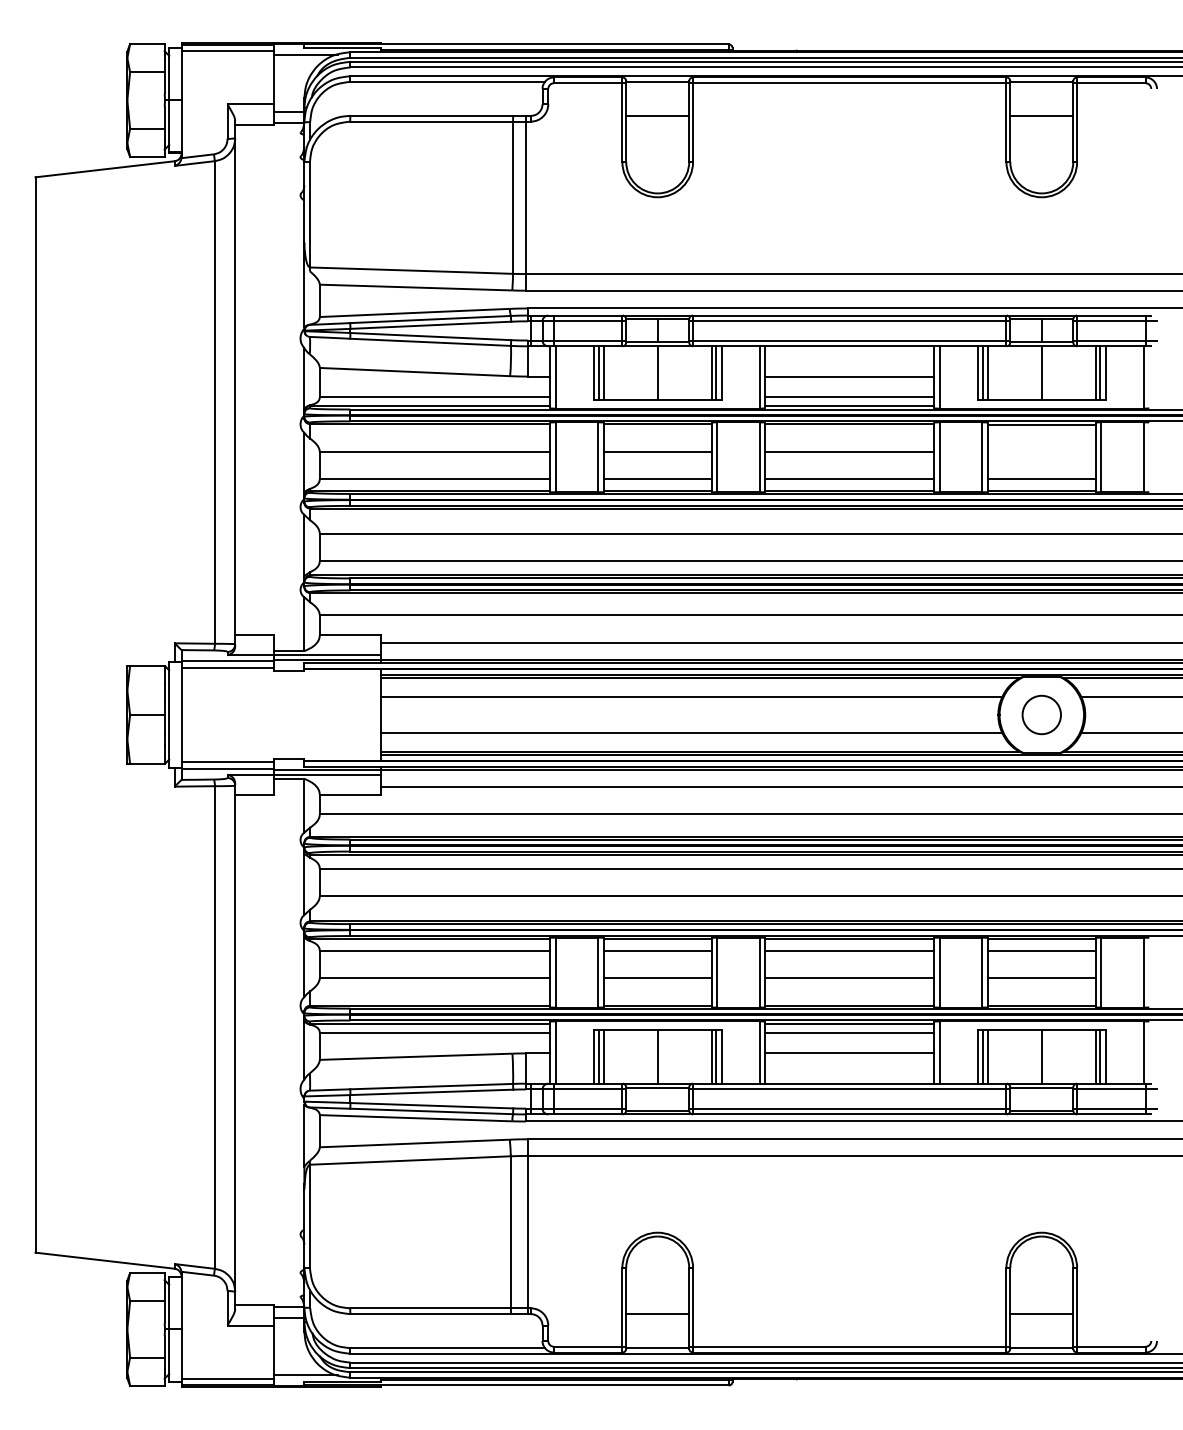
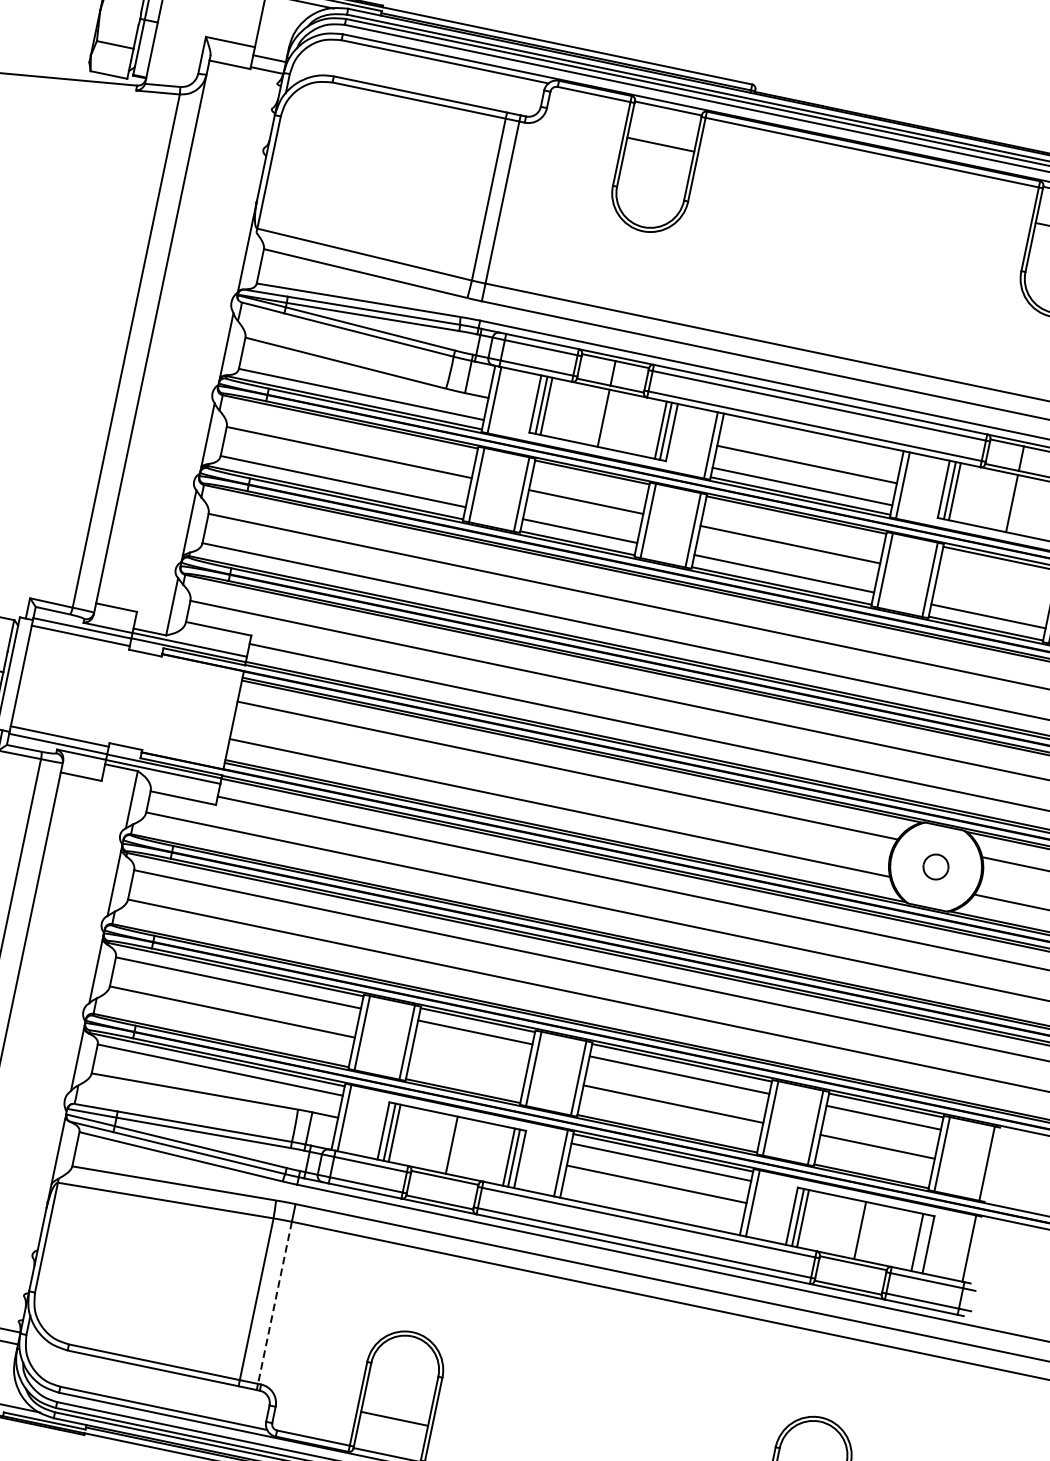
part: (1041, 714) -> (935, 866), size x0.6
line: (657, 978) -> (468, 1061), removed
line: (1100, 1056) -> (922, 1243), removed
line: (528, 1232) -> (275, 1303), solid -> dashed

